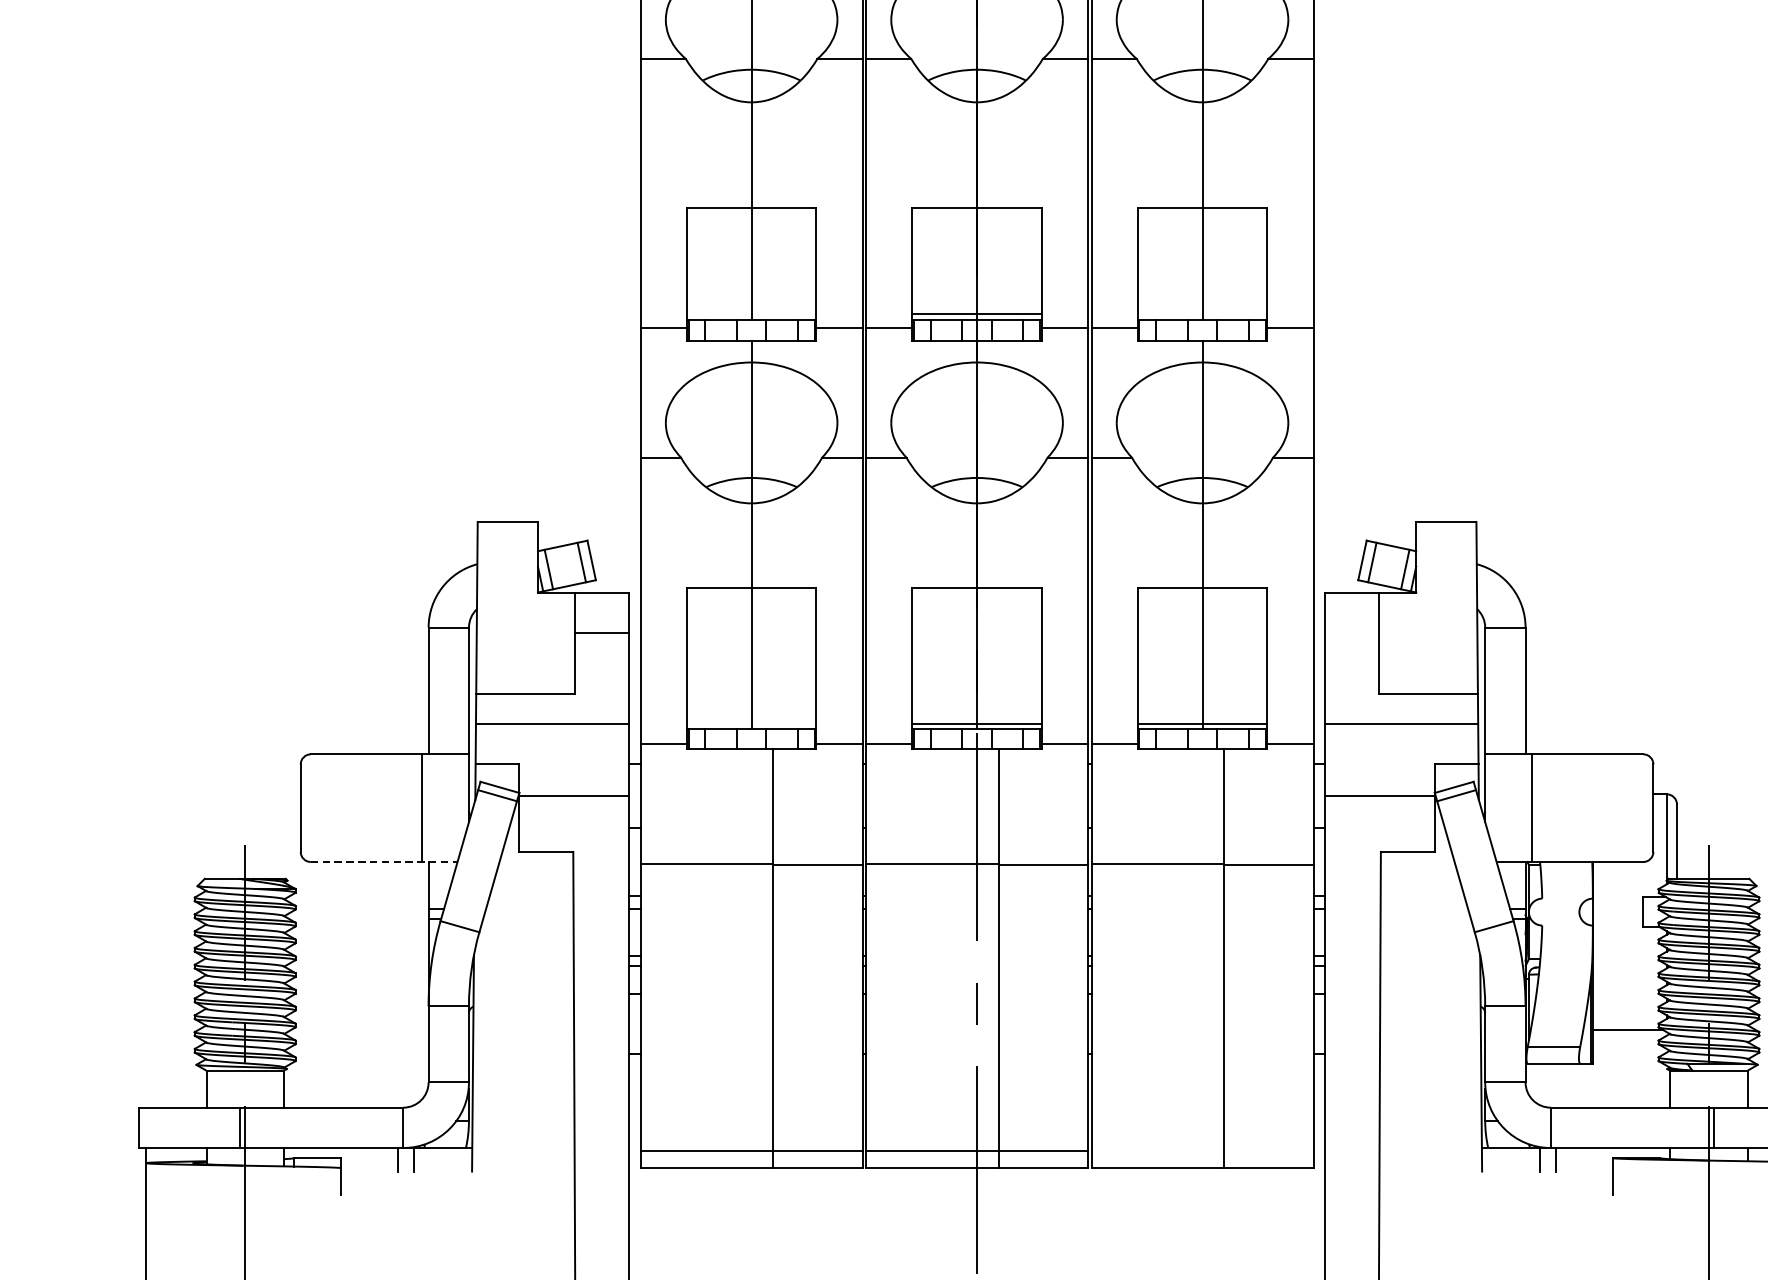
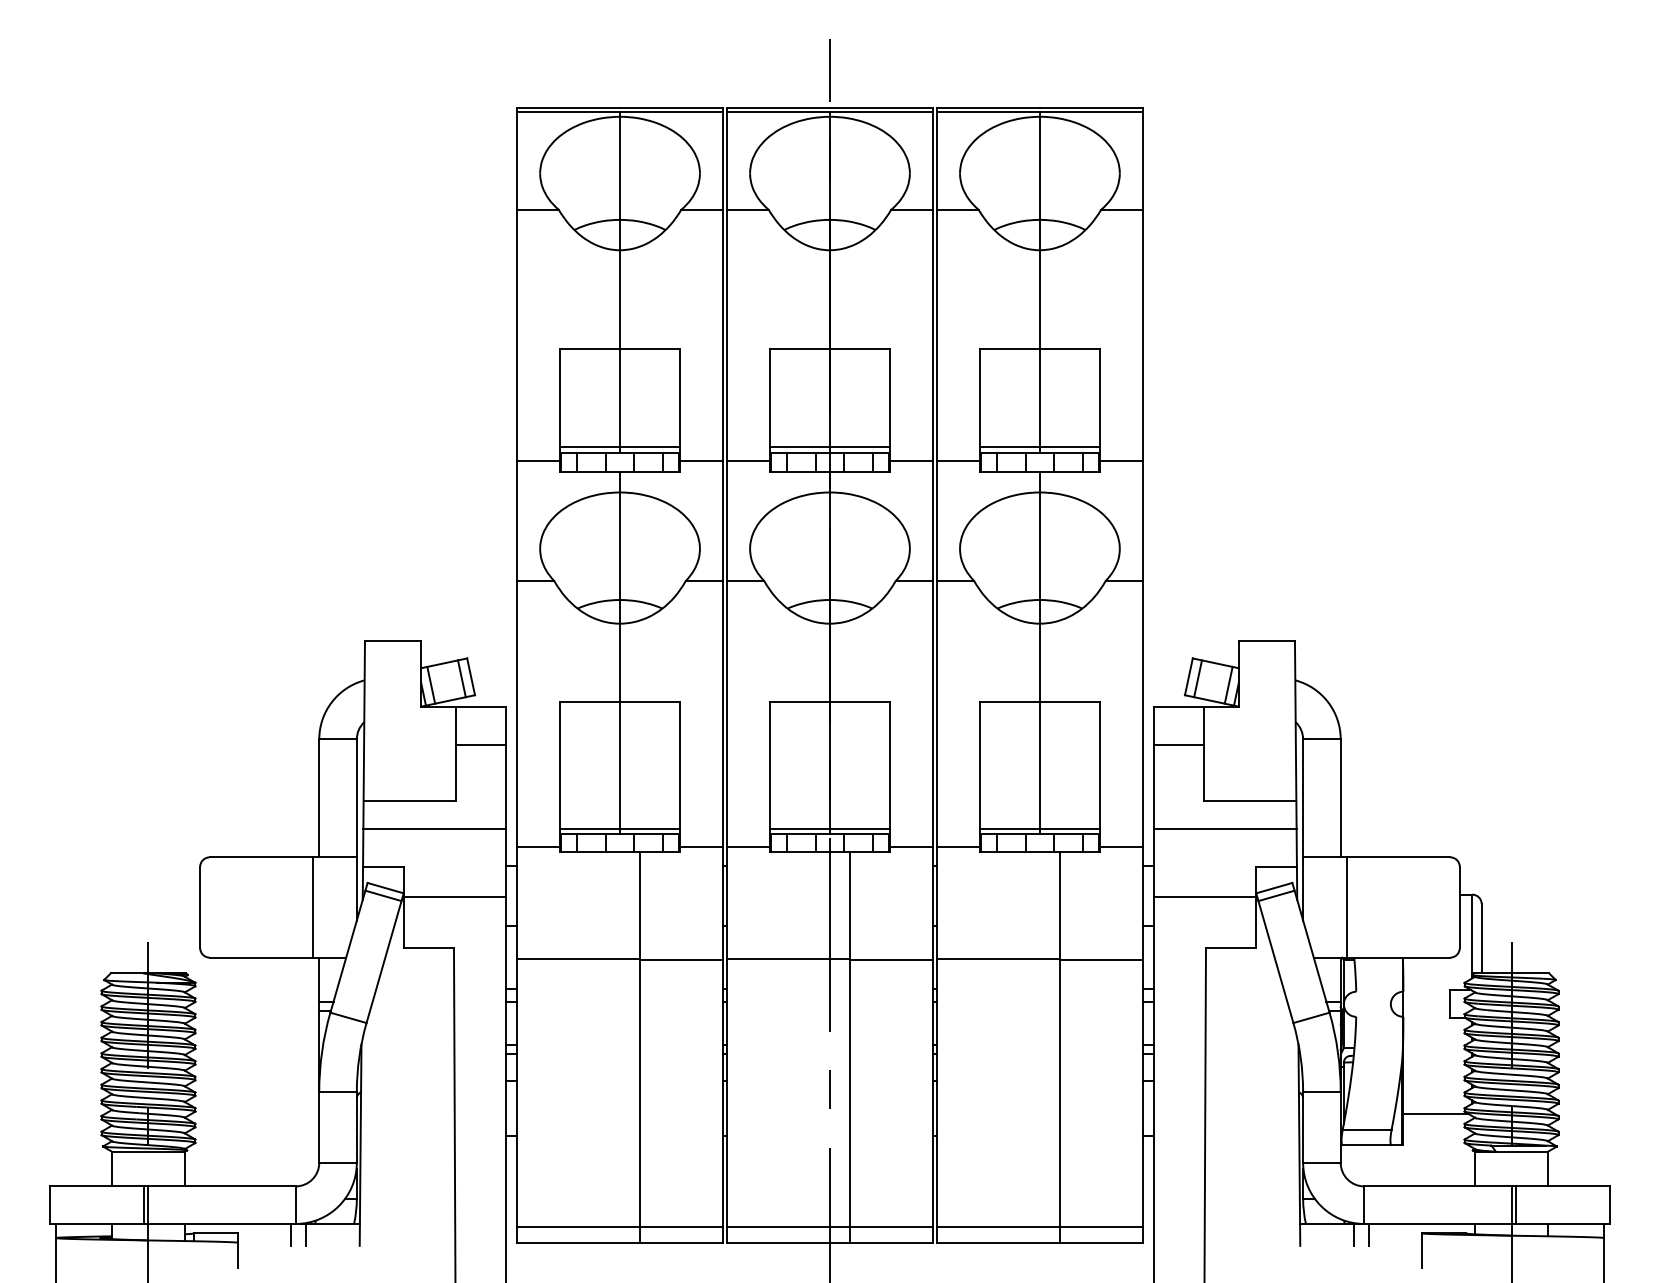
line: (751, 314) -> (619, 447), added
line: (1202, 314) -> (1039, 447), added
line: (1352, 633) -> (1179, 744), added
line: (751, 724) -> (619, 829), added
line: (384, 861) -> (278, 957), dashed -> solid
line: (1202, 1151) -> (1039, 1227), added

